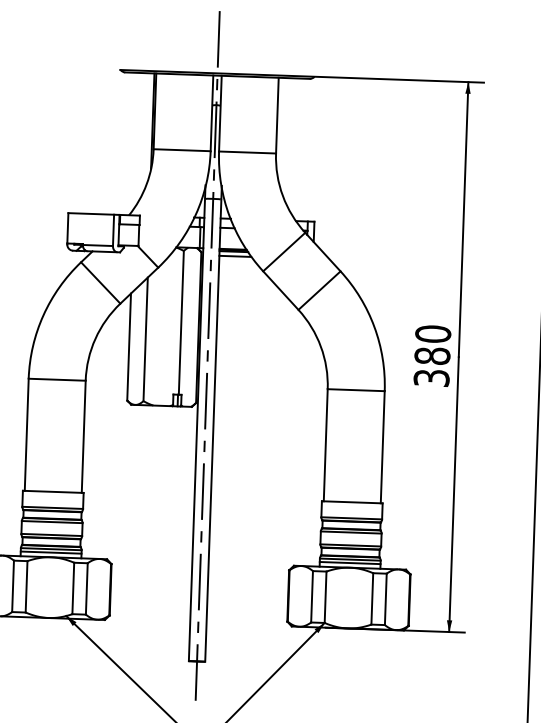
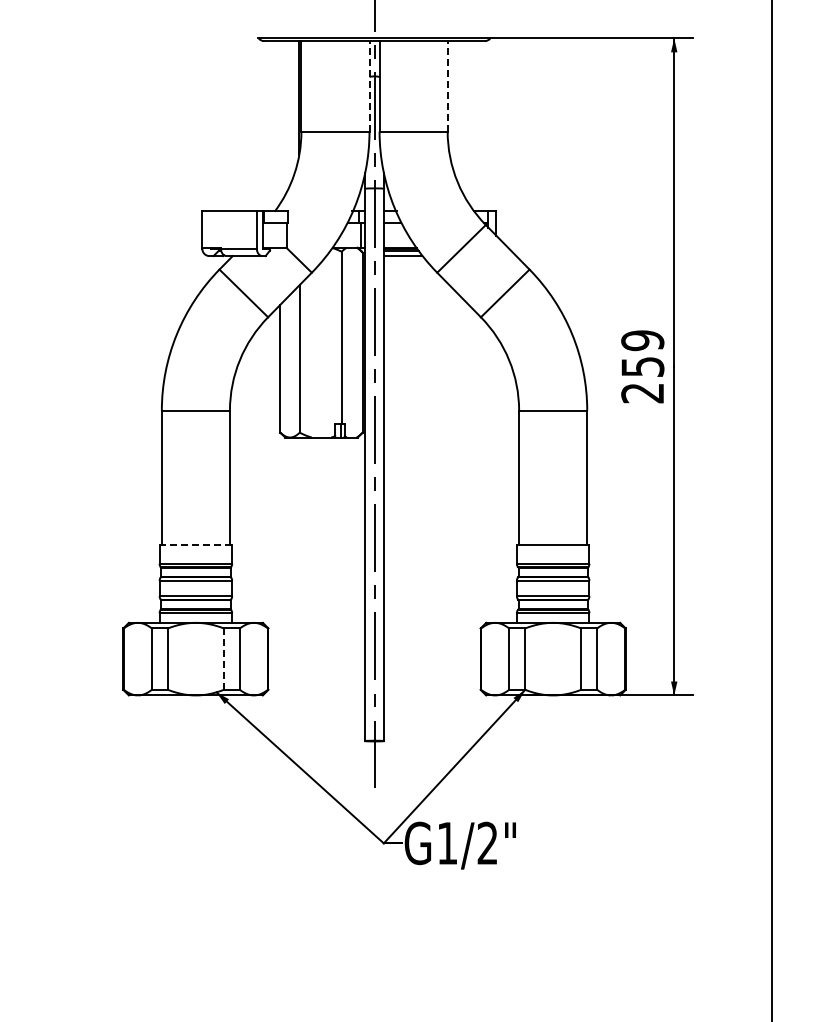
line: (211, 112) -> (369, 85), solid -> dashed
line: (277, 114) -> (447, 85), solid -> dashed
text: (432, 355) -> (642, 366), 380 -> 259
line: (52, 491) -> (195, 544), solid -> dashed
line: (50, 552) -> (195, 617), removed
line: (349, 563) -> (552, 617), removed
line: (73, 588) -> (223, 659), solid -> dashed

